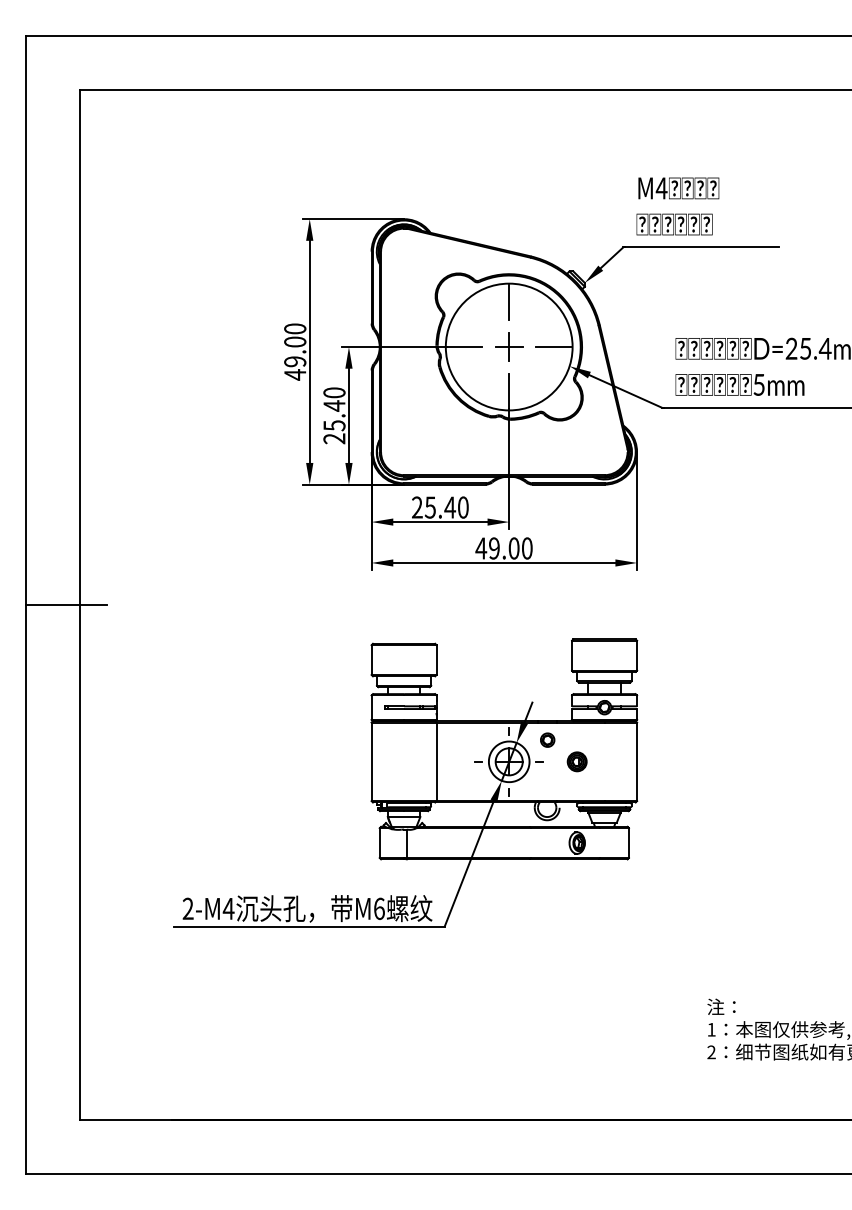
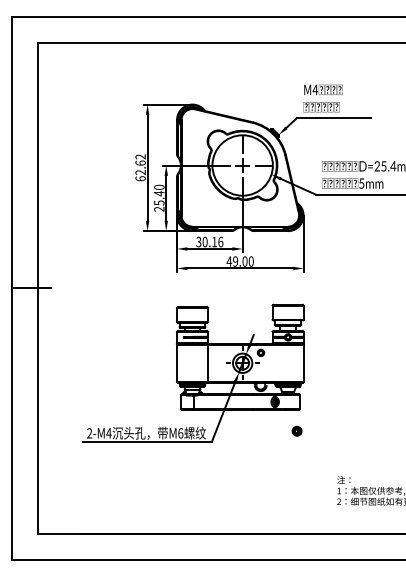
text: (294, 351) -> (140, 167), 49.00 -> 62.62
text: (439, 506) -> (209, 241), 25.40 -> 30.16
part: (575, 760) -> (296, 430), moved

